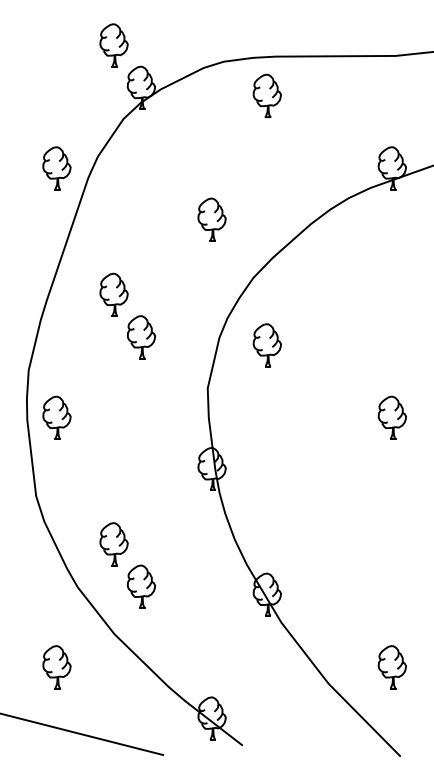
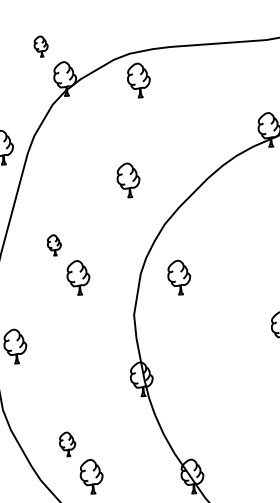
part: (113, 45) -> (40, 46), size x0.6
part: (266, 95) -> (138, 80), moved
part: (113, 294) -> (53, 245), size x0.6
part: (113, 544) -> (67, 444), size x0.7

